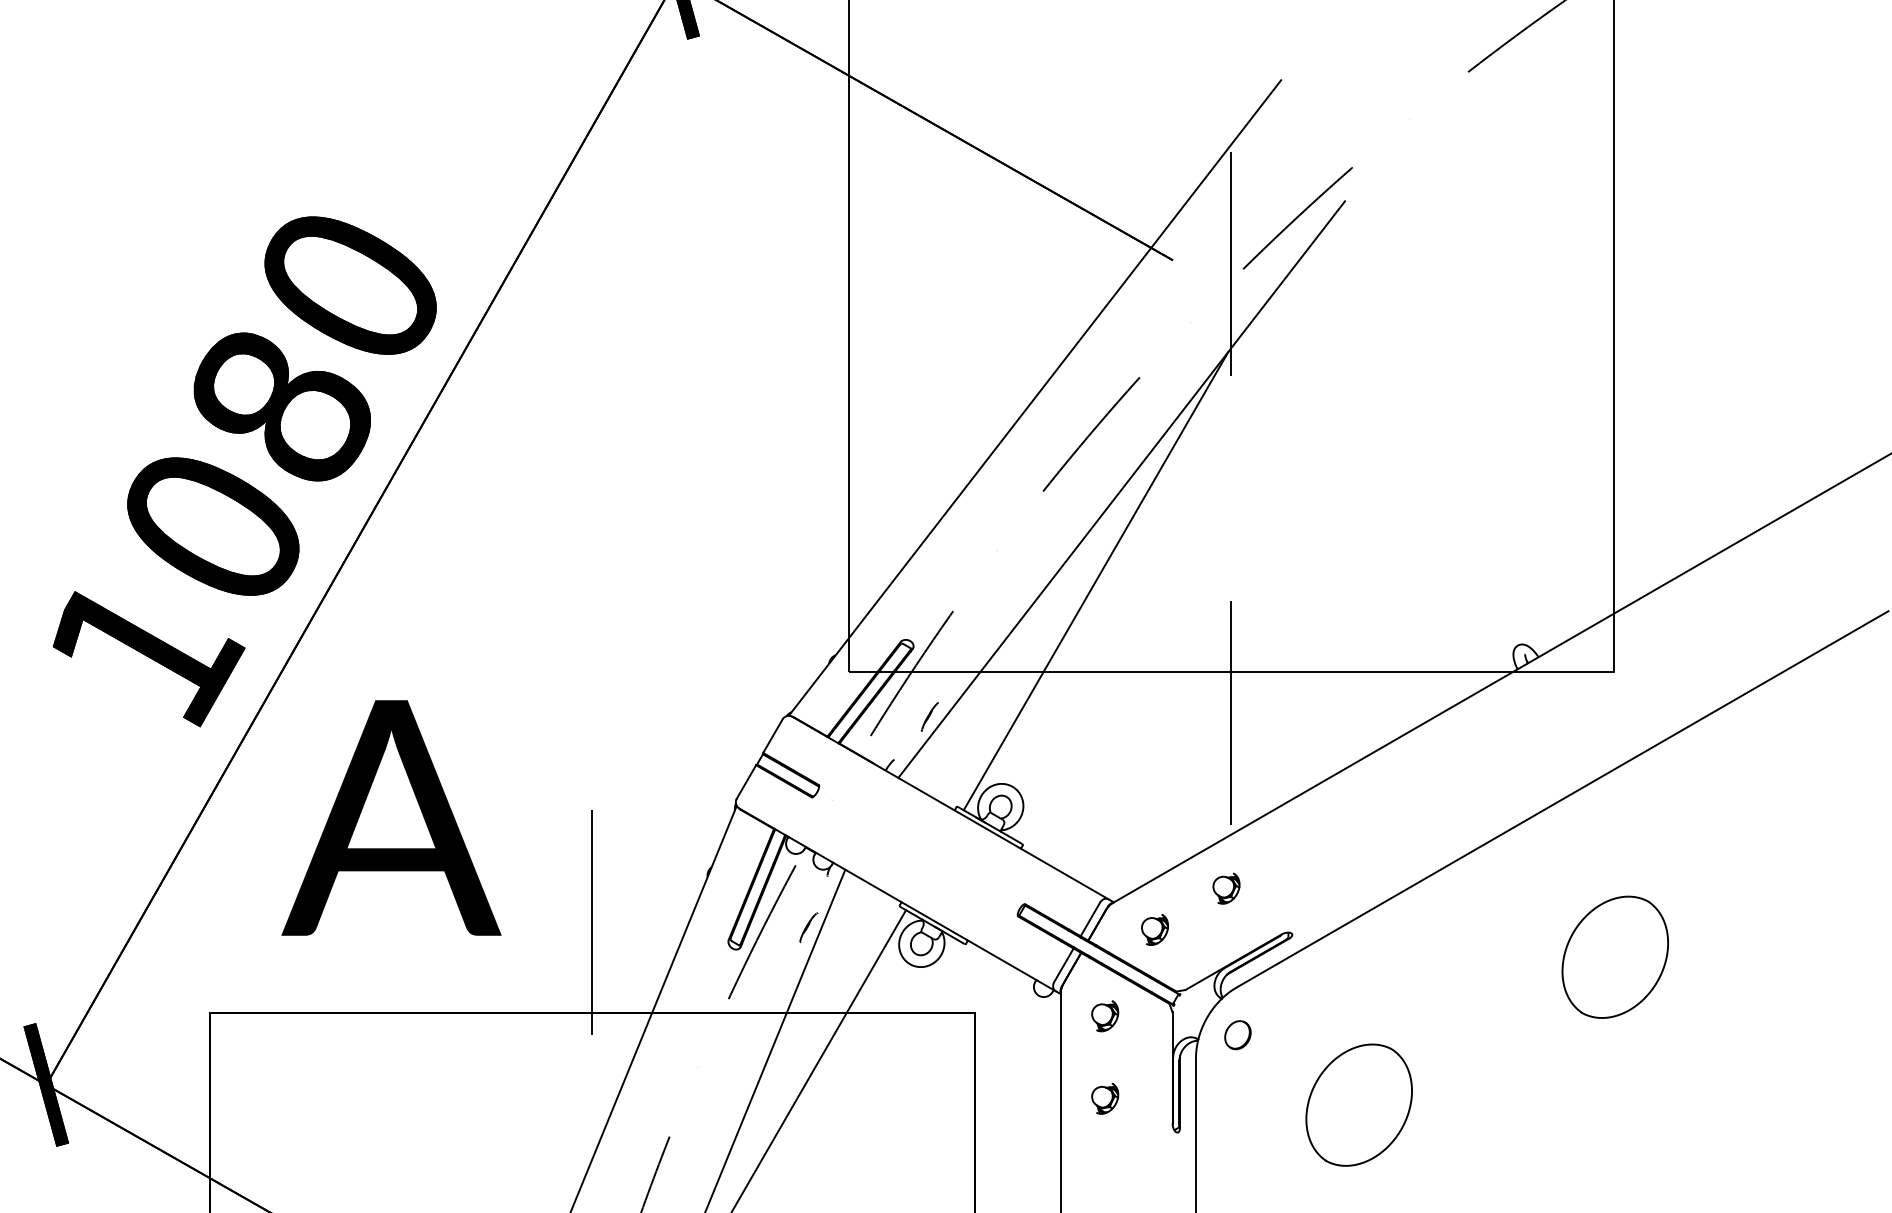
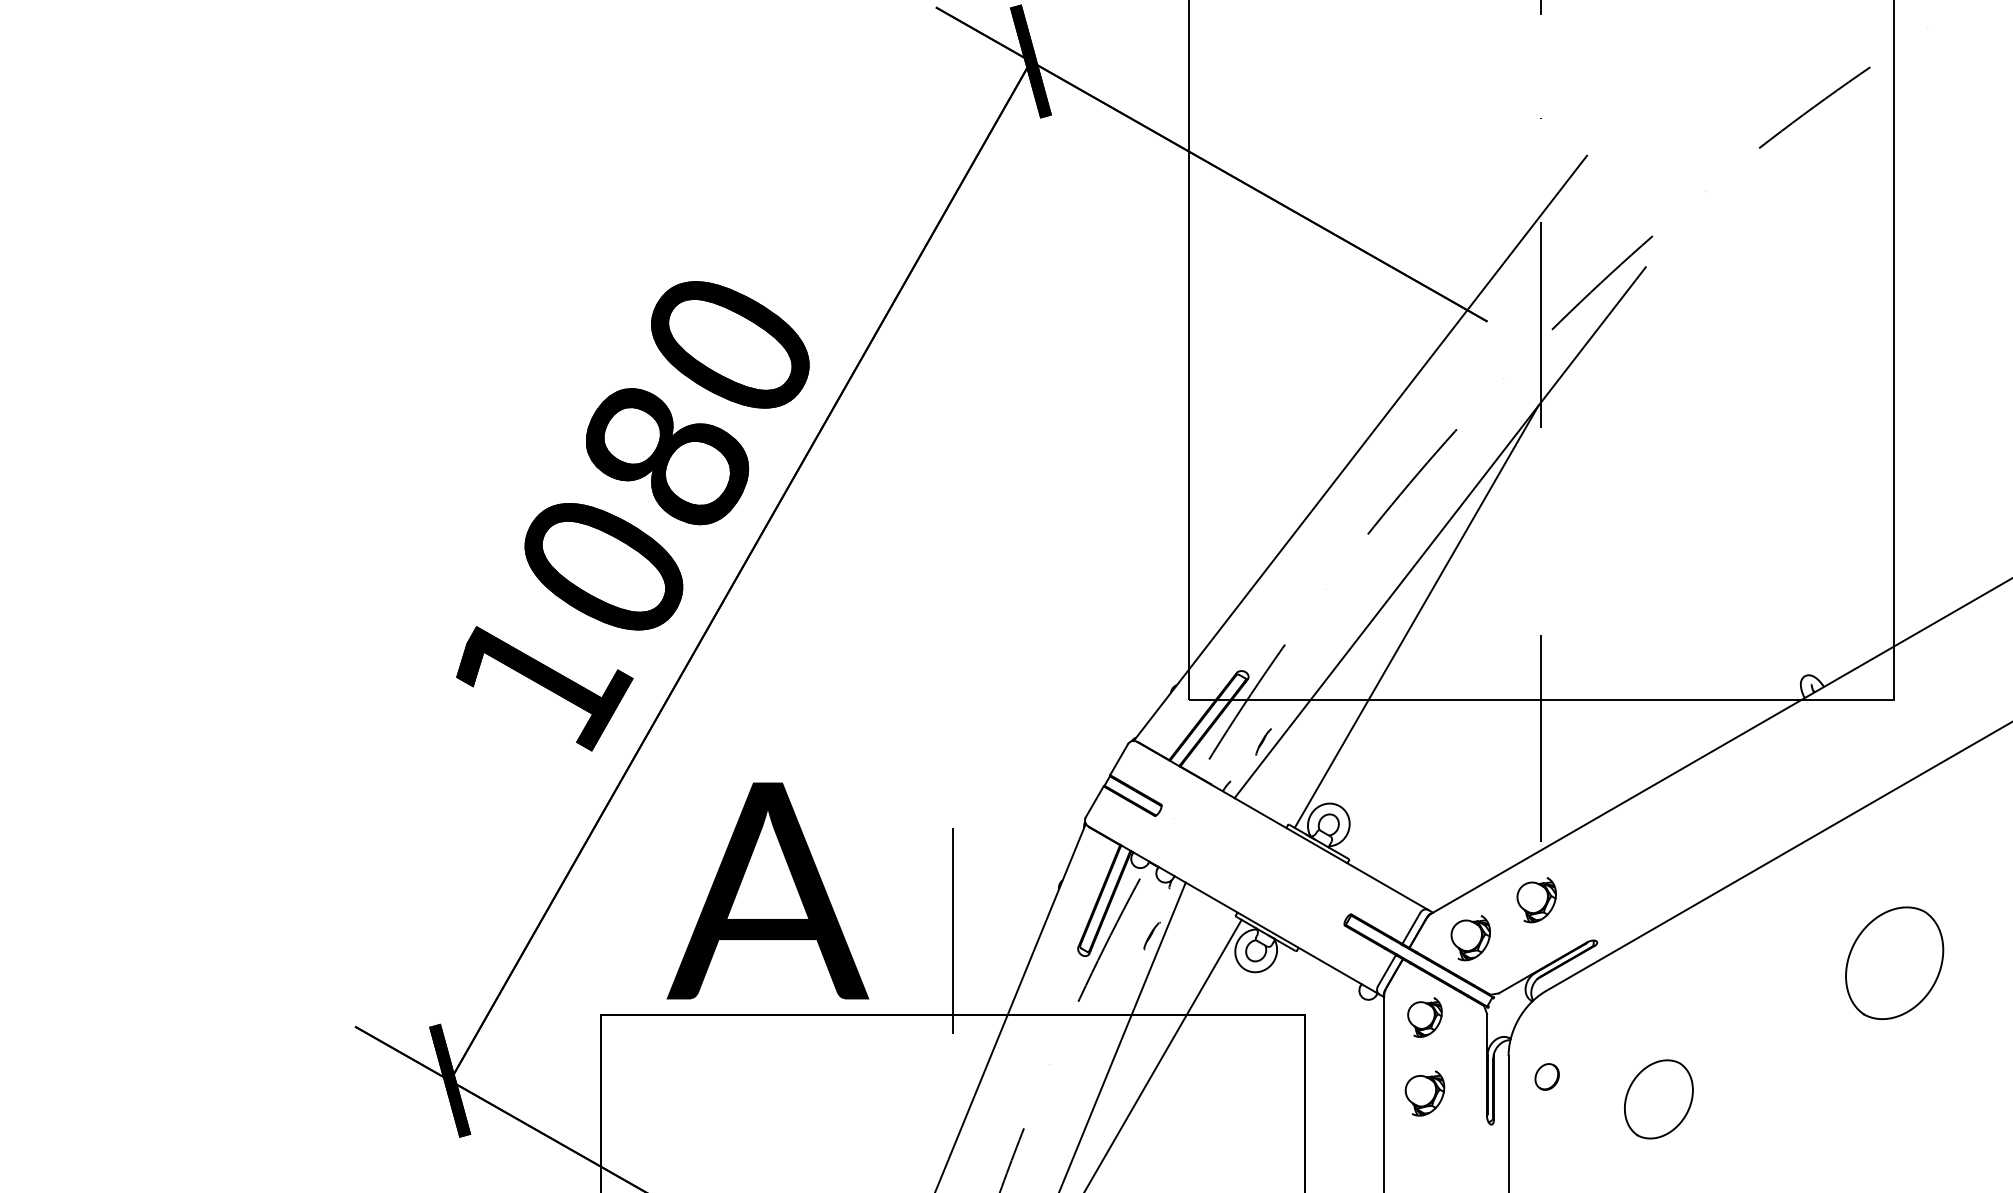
text: (391, 817) -> (767, 890), moved
part: (1226, 888) -> (1536, 899), size x1.6
part: (1154, 929) -> (1470, 937), size x1.6
part: (1104, 1016) -> (1424, 1017), size x1.4
part: (1237, 1034) -> (1546, 1076), moved
part: (1104, 1098) -> (1424, 1093), size x1.6
part: (1358, 1105) -> (1658, 1099), size x0.7

